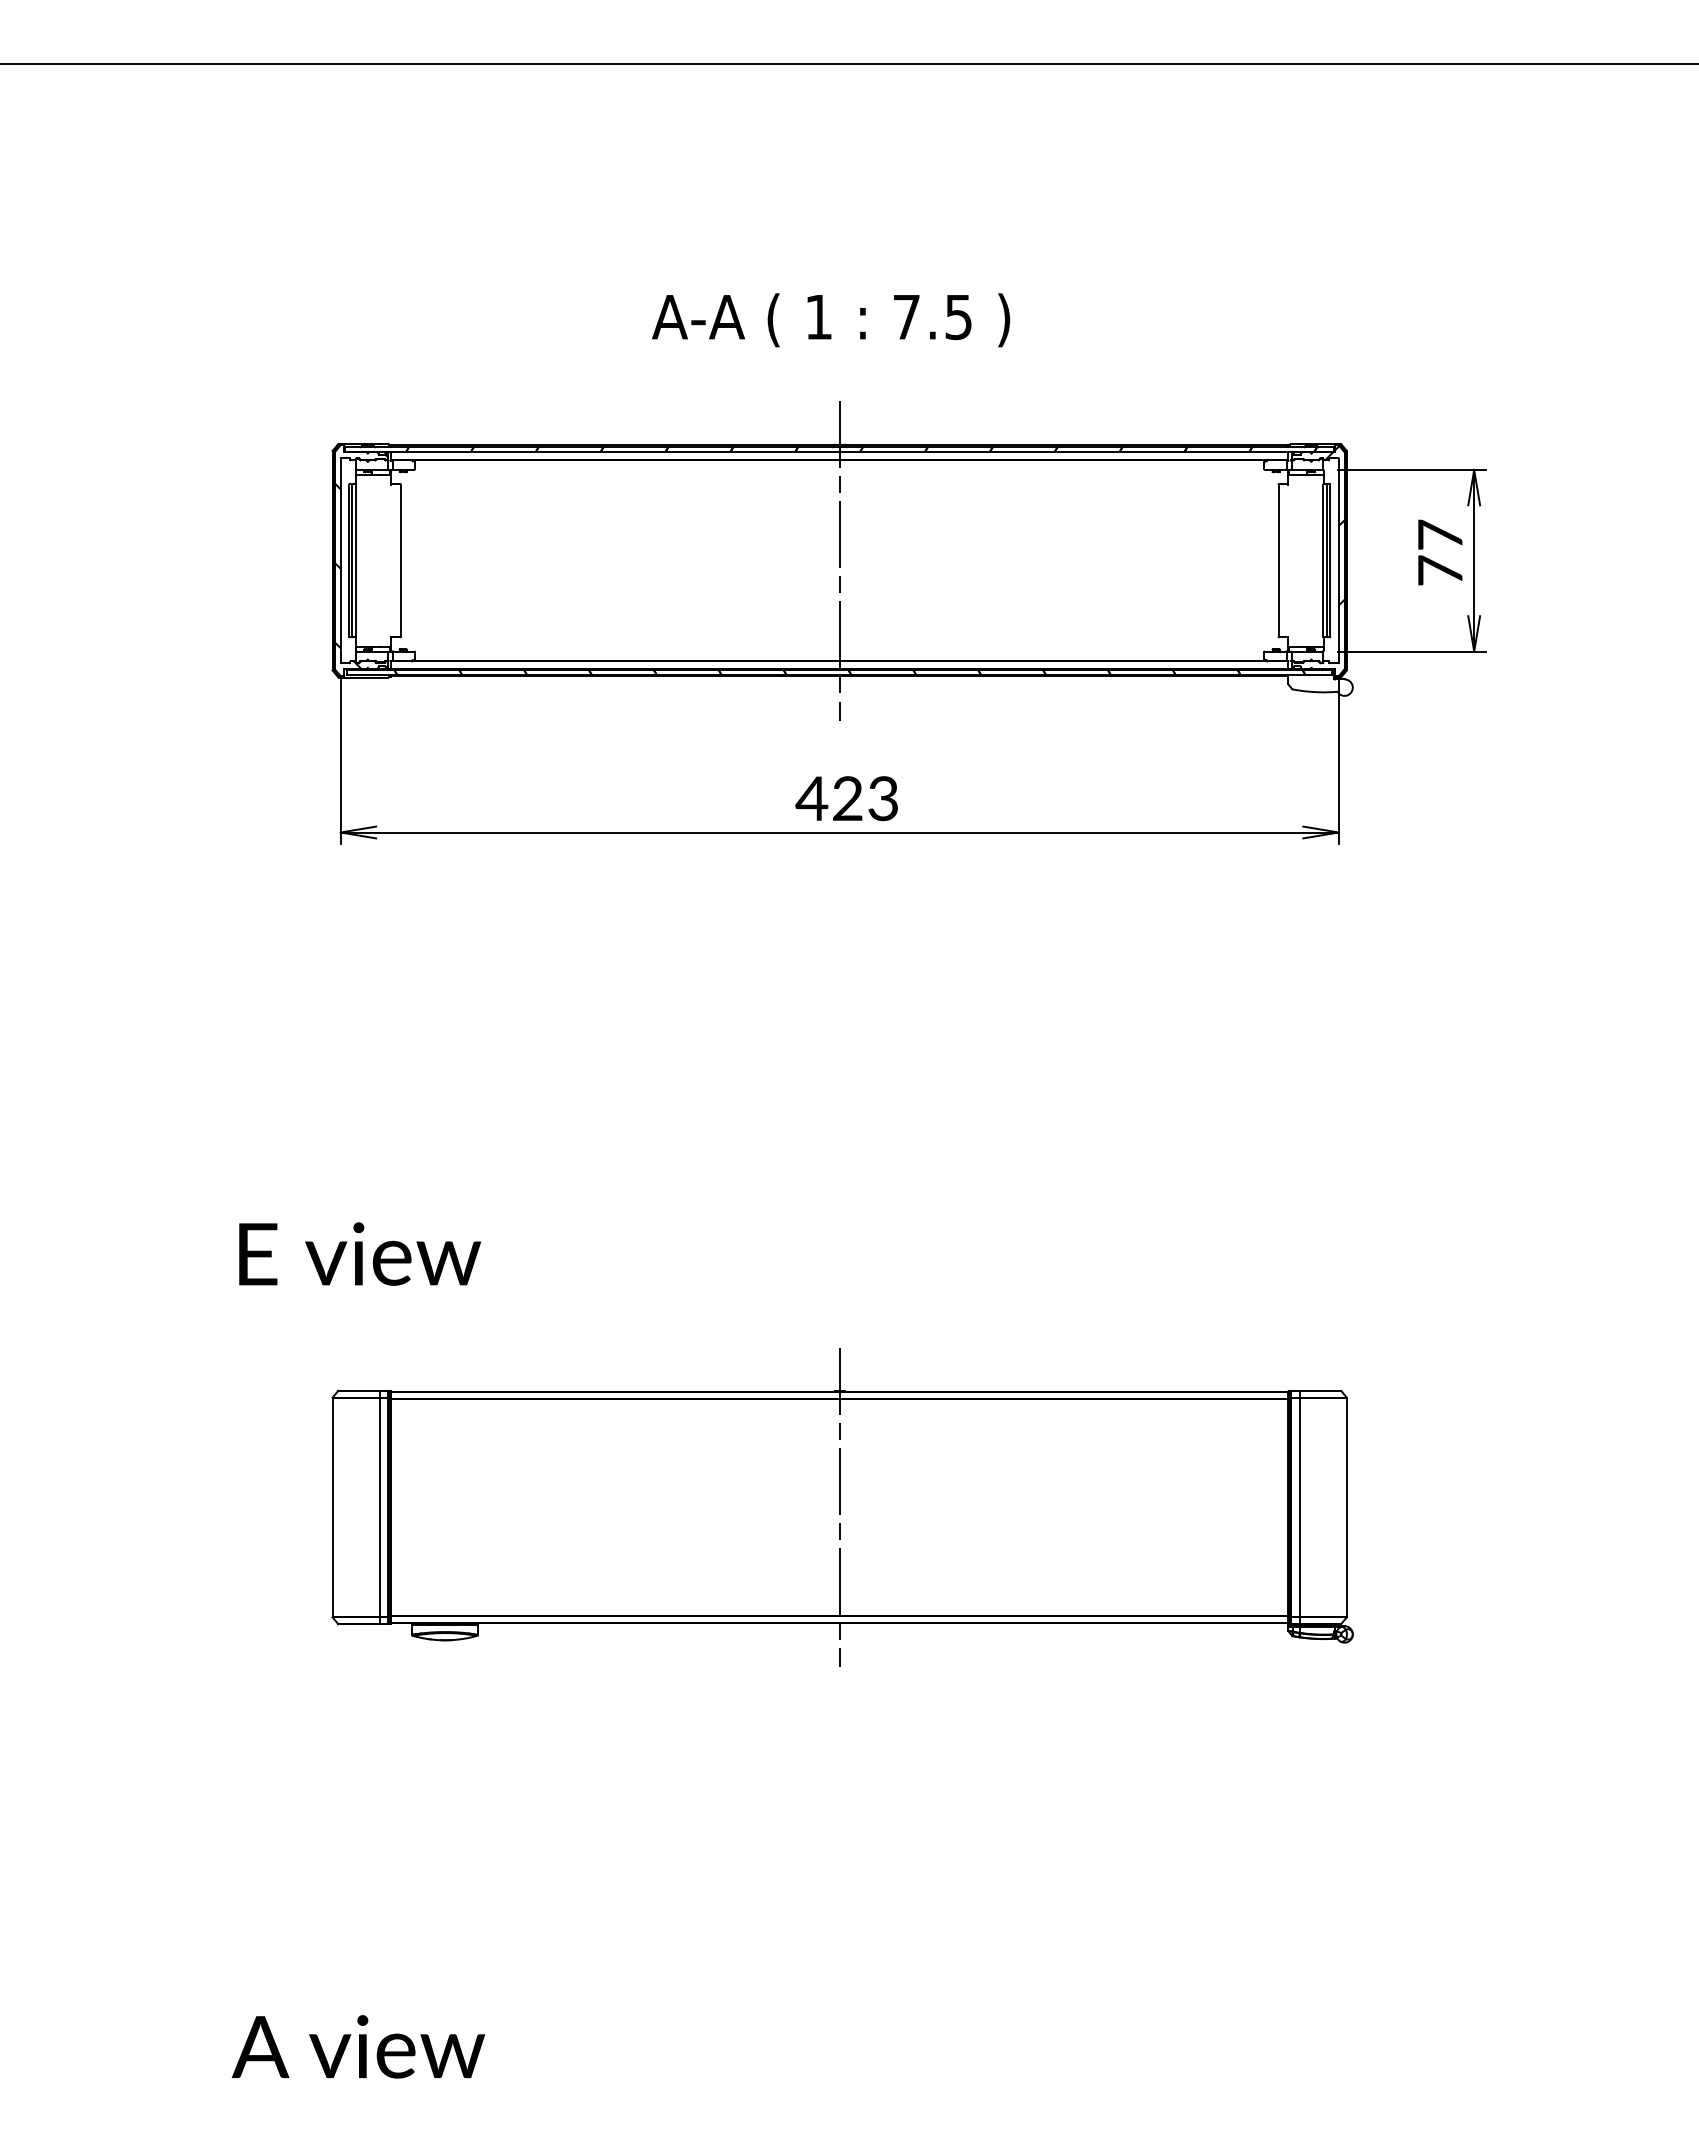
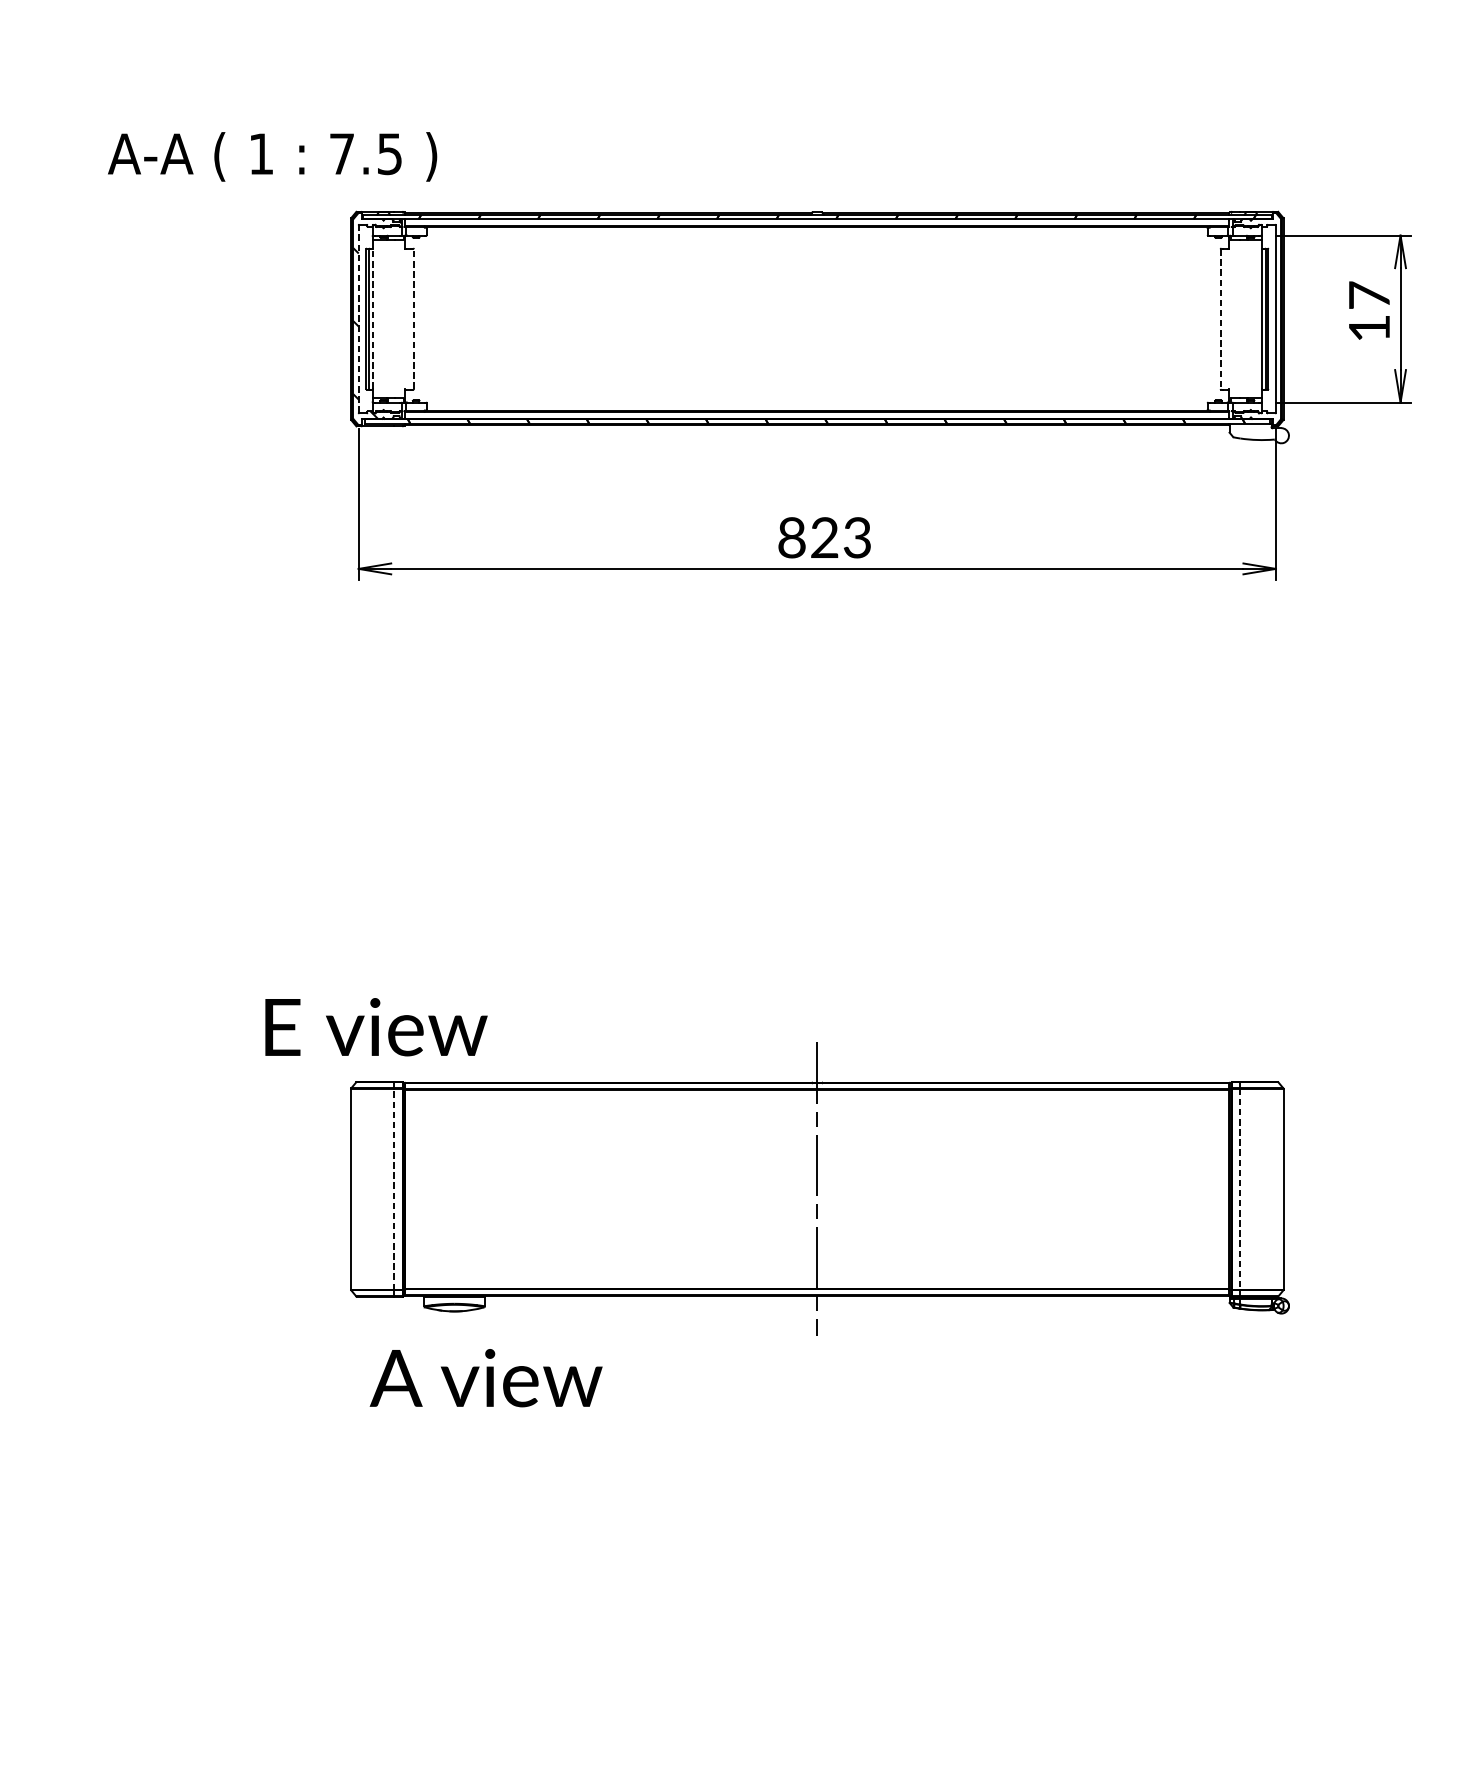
text: (831, 320) -> (272, 157), moved
hatch: (1334, 525) -> (1272, 286), removed
line: (340, 560) -> (358, 318), solid -> dashed
line: (356, 560) -> (373, 318), solid -> dashed
line: (400, 560) -> (413, 318), solid -> dashed
line: (839, 560) -> (817, 318), removed
line: (1278, 560) -> (1220, 318), solid -> dashed
text: (1440, 570) -> (1369, 328), 77 -> 17
text: (811, 798) -> (791, 537), 423 -> 823
text: (360, 1253) -> (376, 1026), moved
line: (379, 1507) -> (394, 1189), solid -> dashed
line: (1299, 1508) -> (1239, 1190), solid -> dashed
text: (358, 2046) -> (486, 1377), moved

